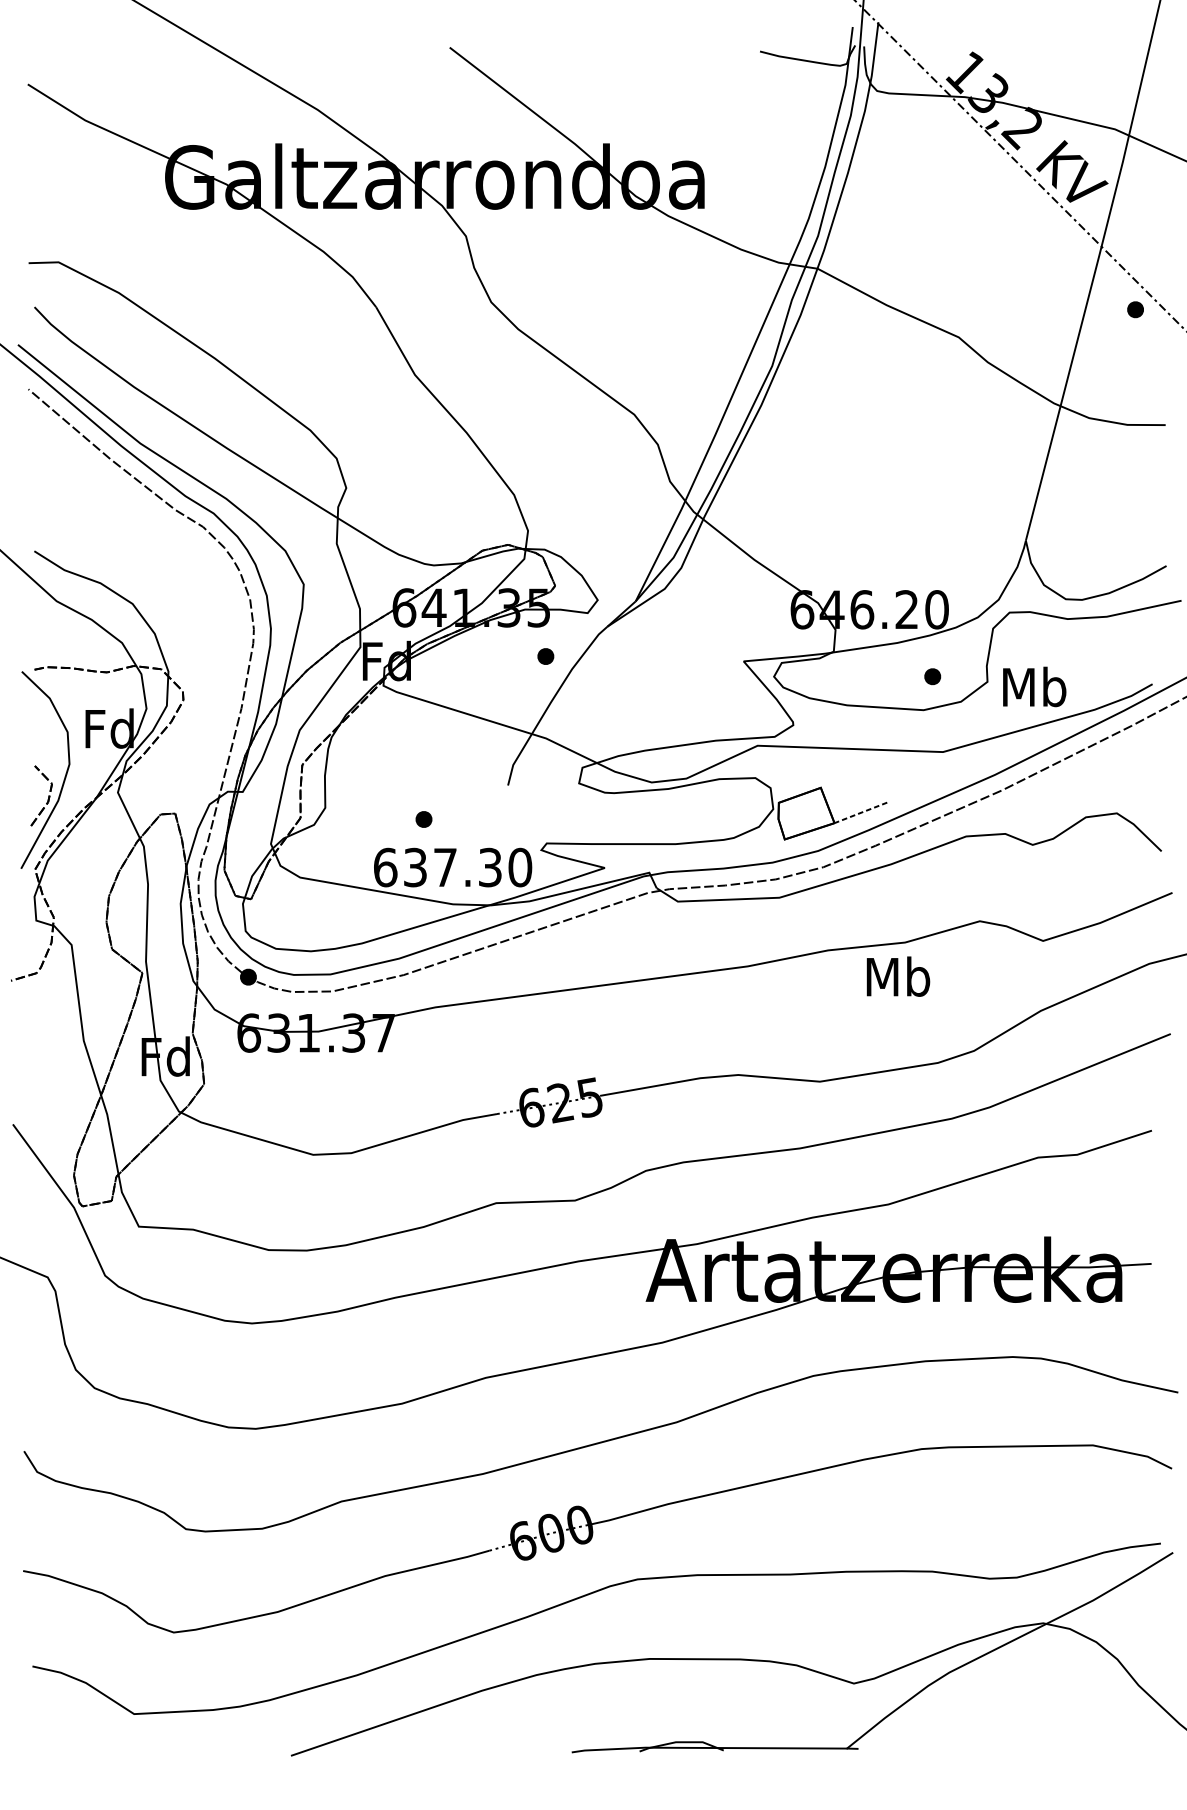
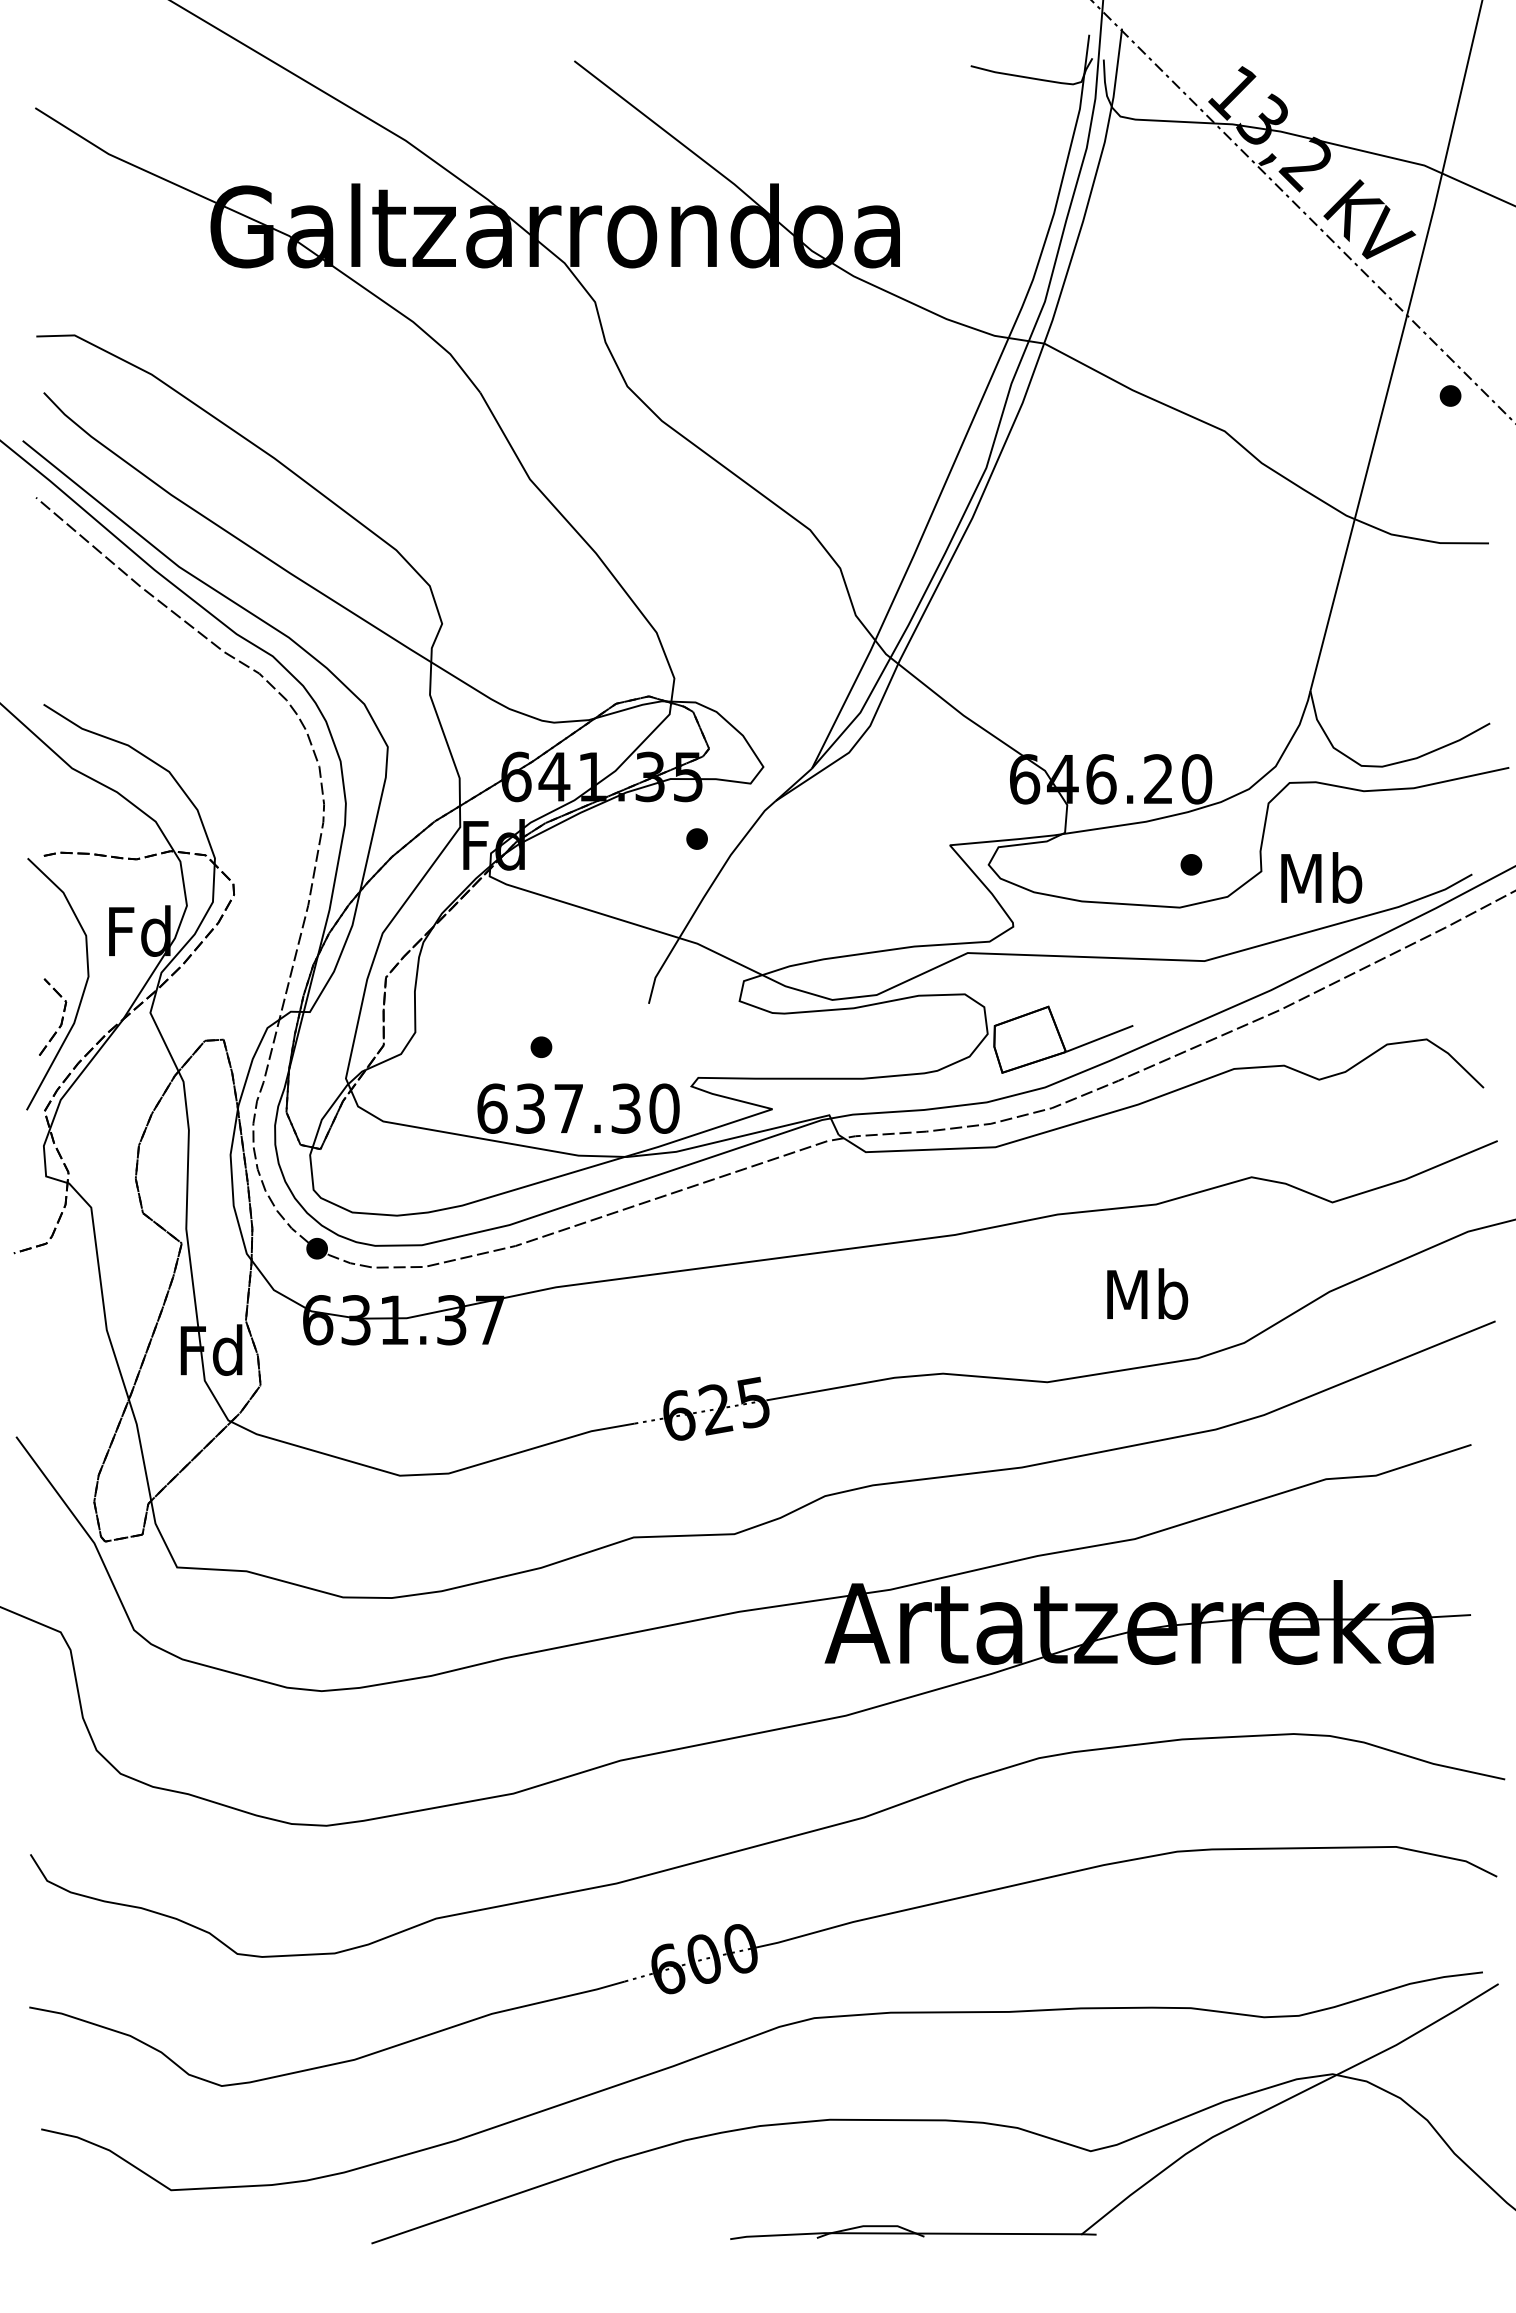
line: (860, 813) -> (1099, 1039), dashed -> solid
text: (898, 976) -> (1147, 1293), moved

